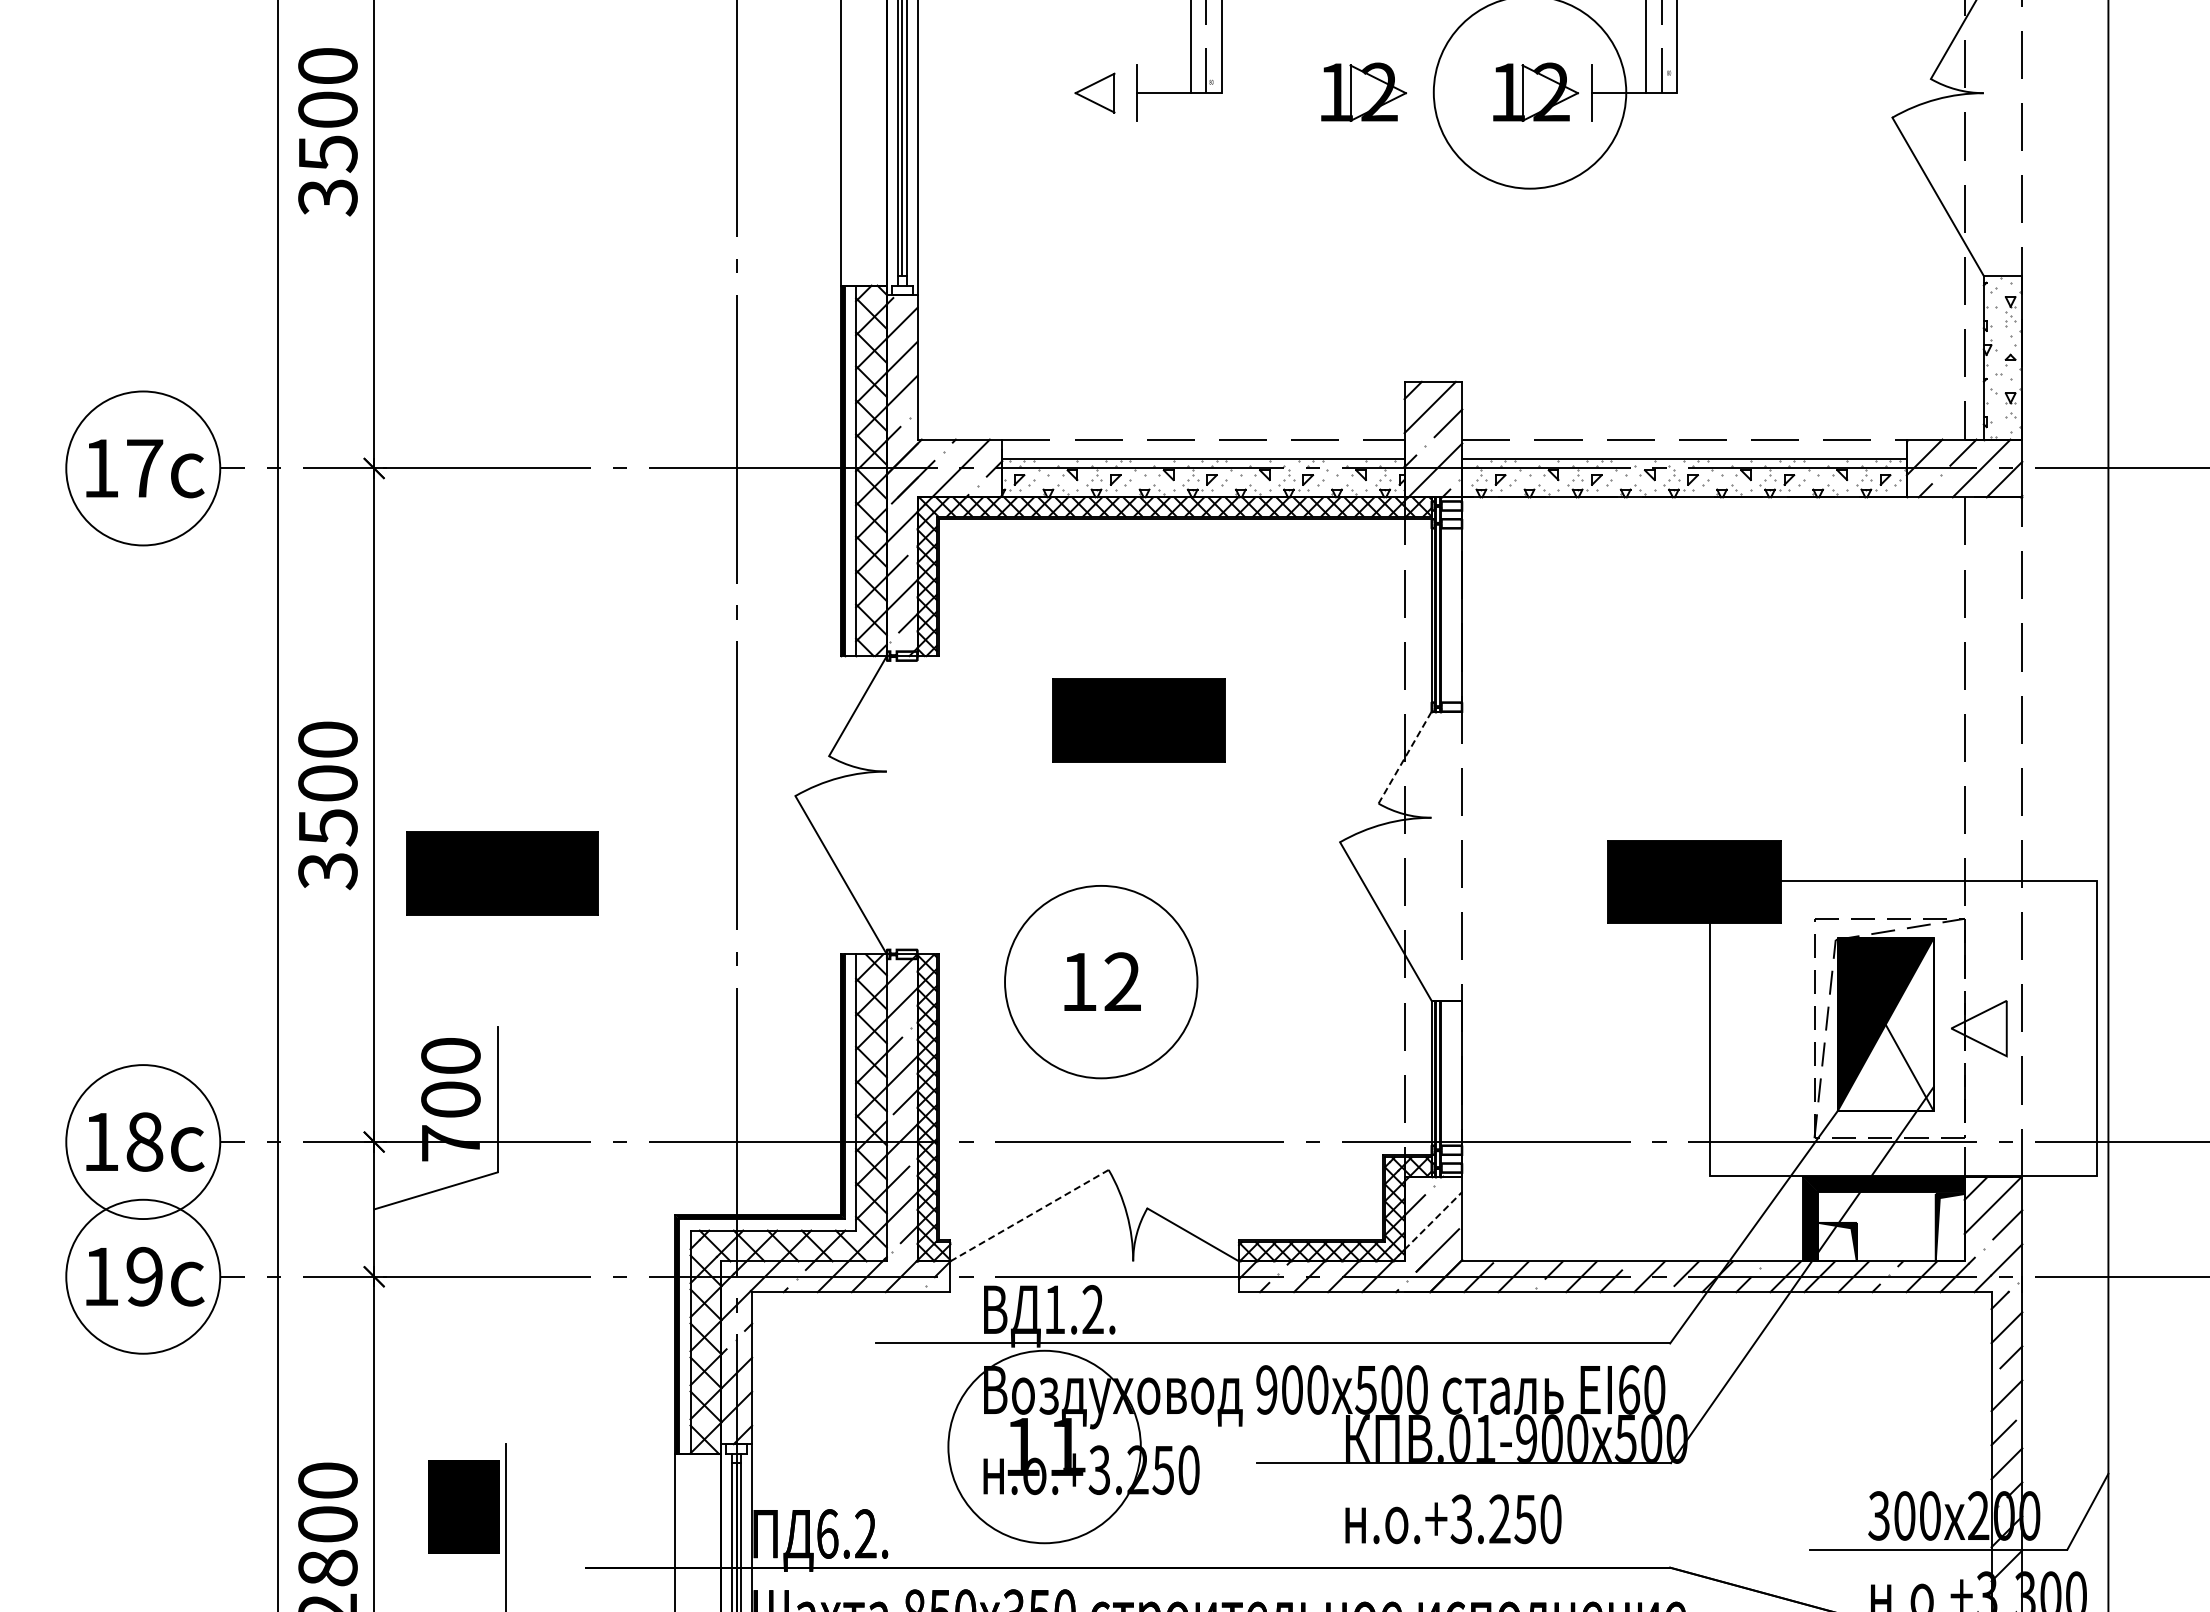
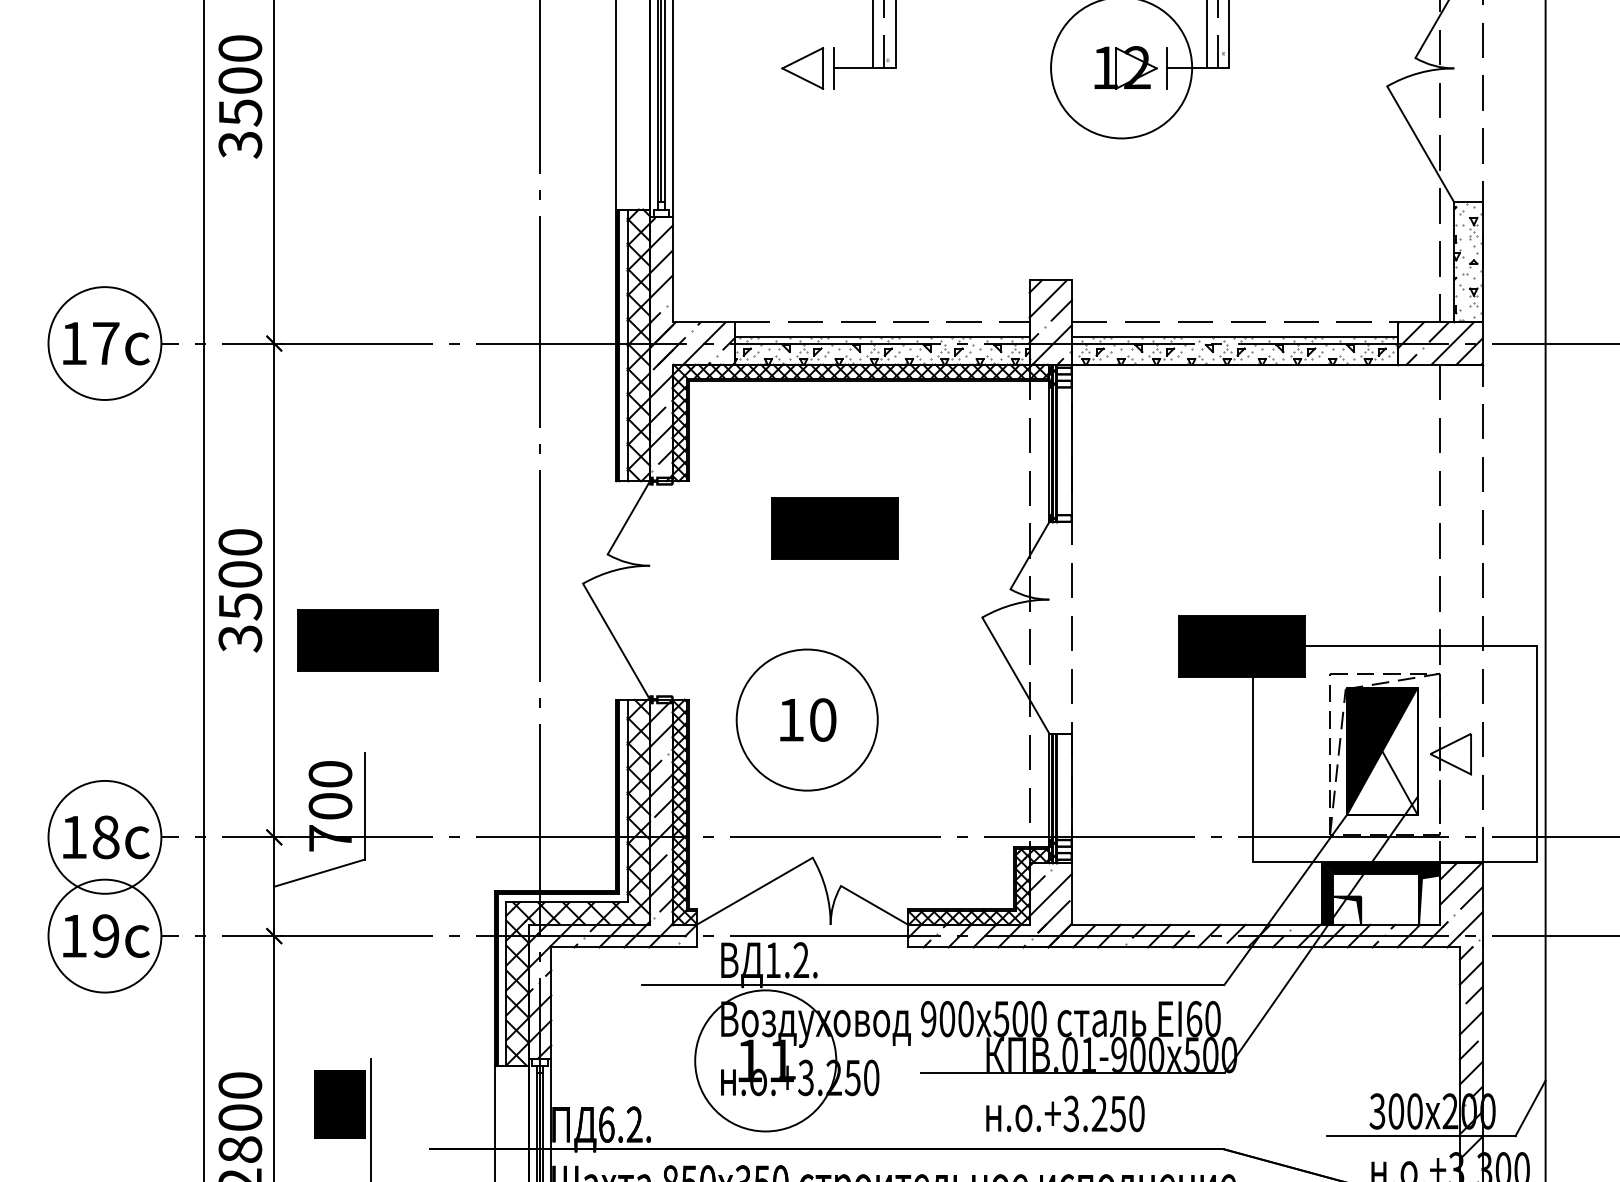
part: (1363, 91) -> (999, 67), removed
part: (1094, 92) -> (802, 67), size x1.43
line: (1405, 757) -> (1030, 555), dashed -> solid
text: (1122, 981) -> (822, 719), 12 -> 10
line: (1029, 1215) -> (754, 891), dashed -> solid
line: (1433, 1220) -> (1050, 894), dashed -> solid

